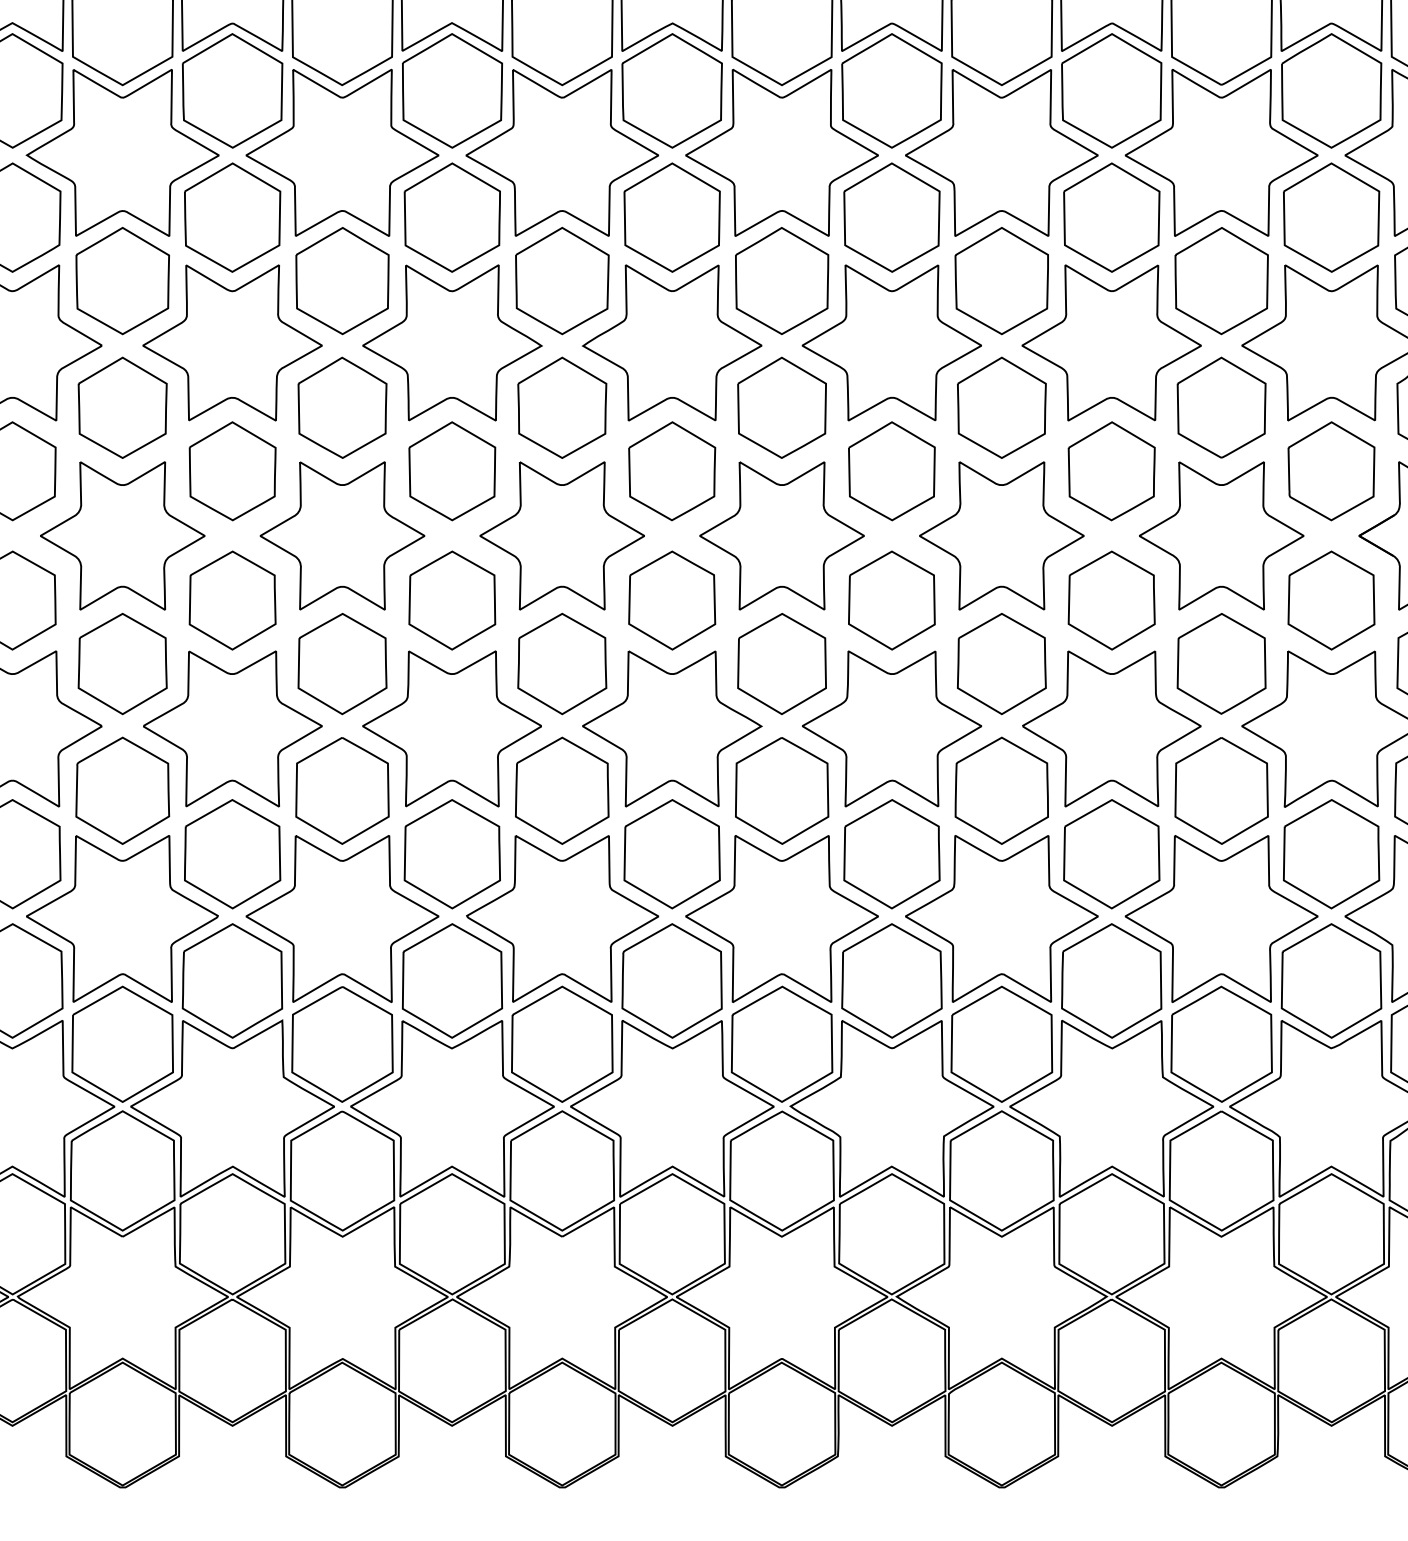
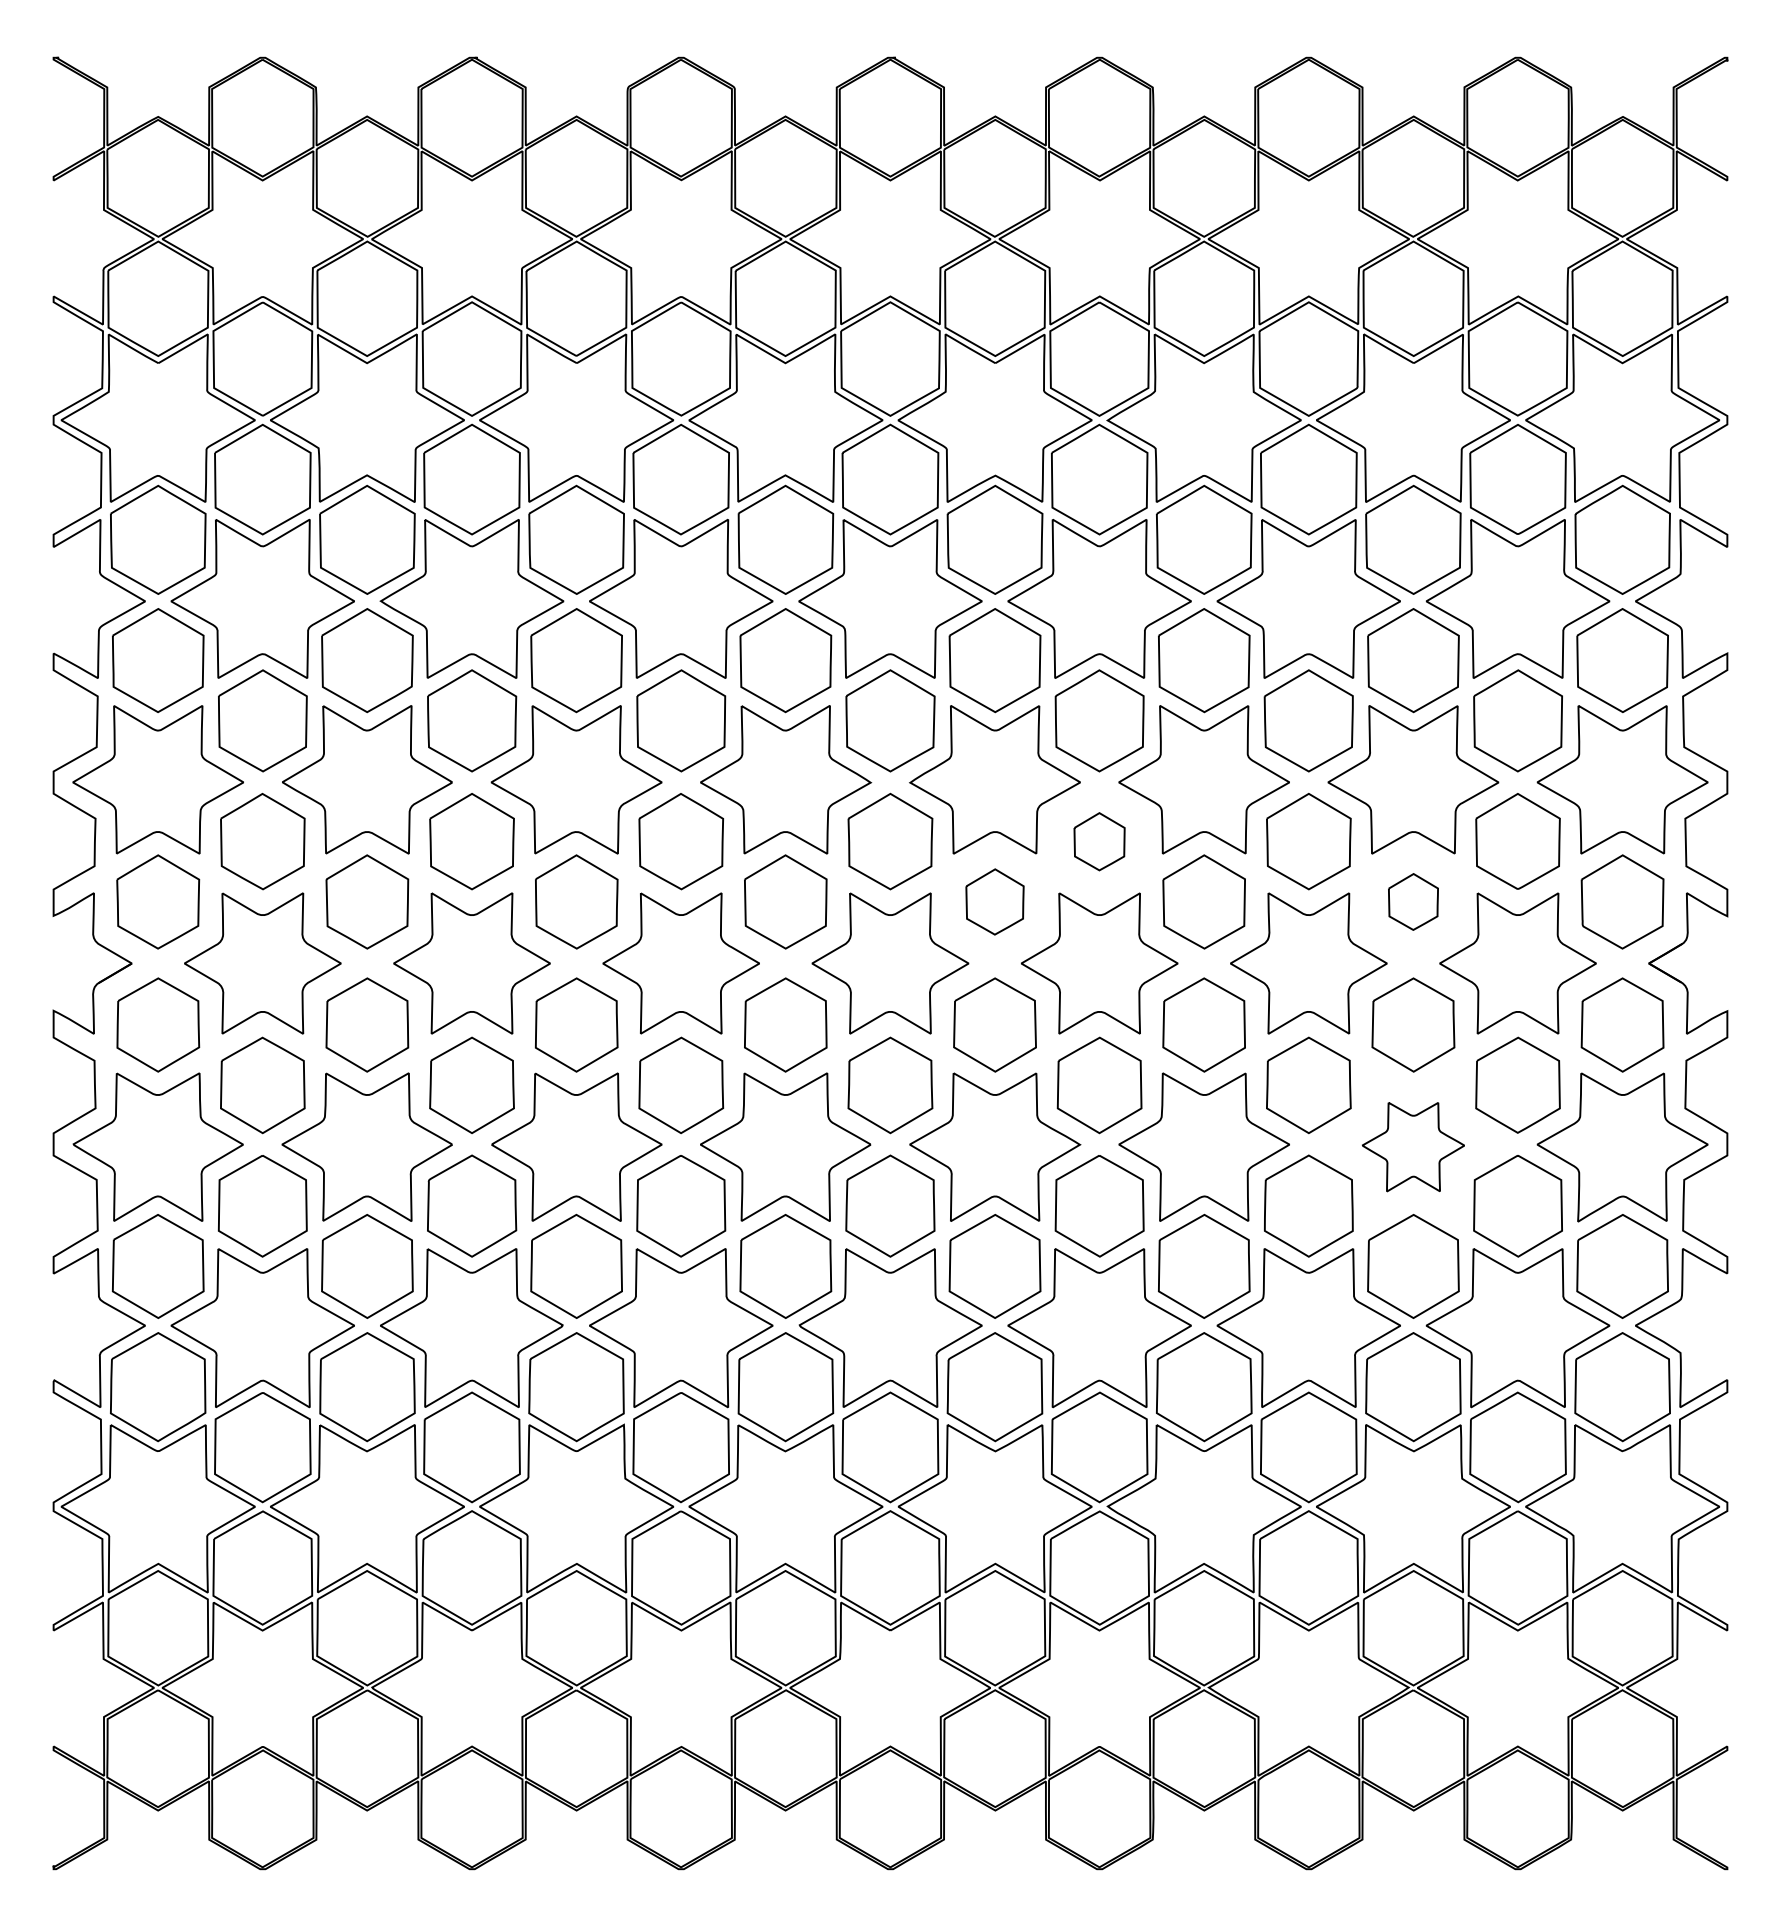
part: (781, 407) -> (1099, 841), size x0.6
part: (671, 470) -> (994, 901), size x0.7
part: (1111, 470) -> (1413, 901), size x0.6
part: (1111, 728) -> (1413, 1146), size x0.6

